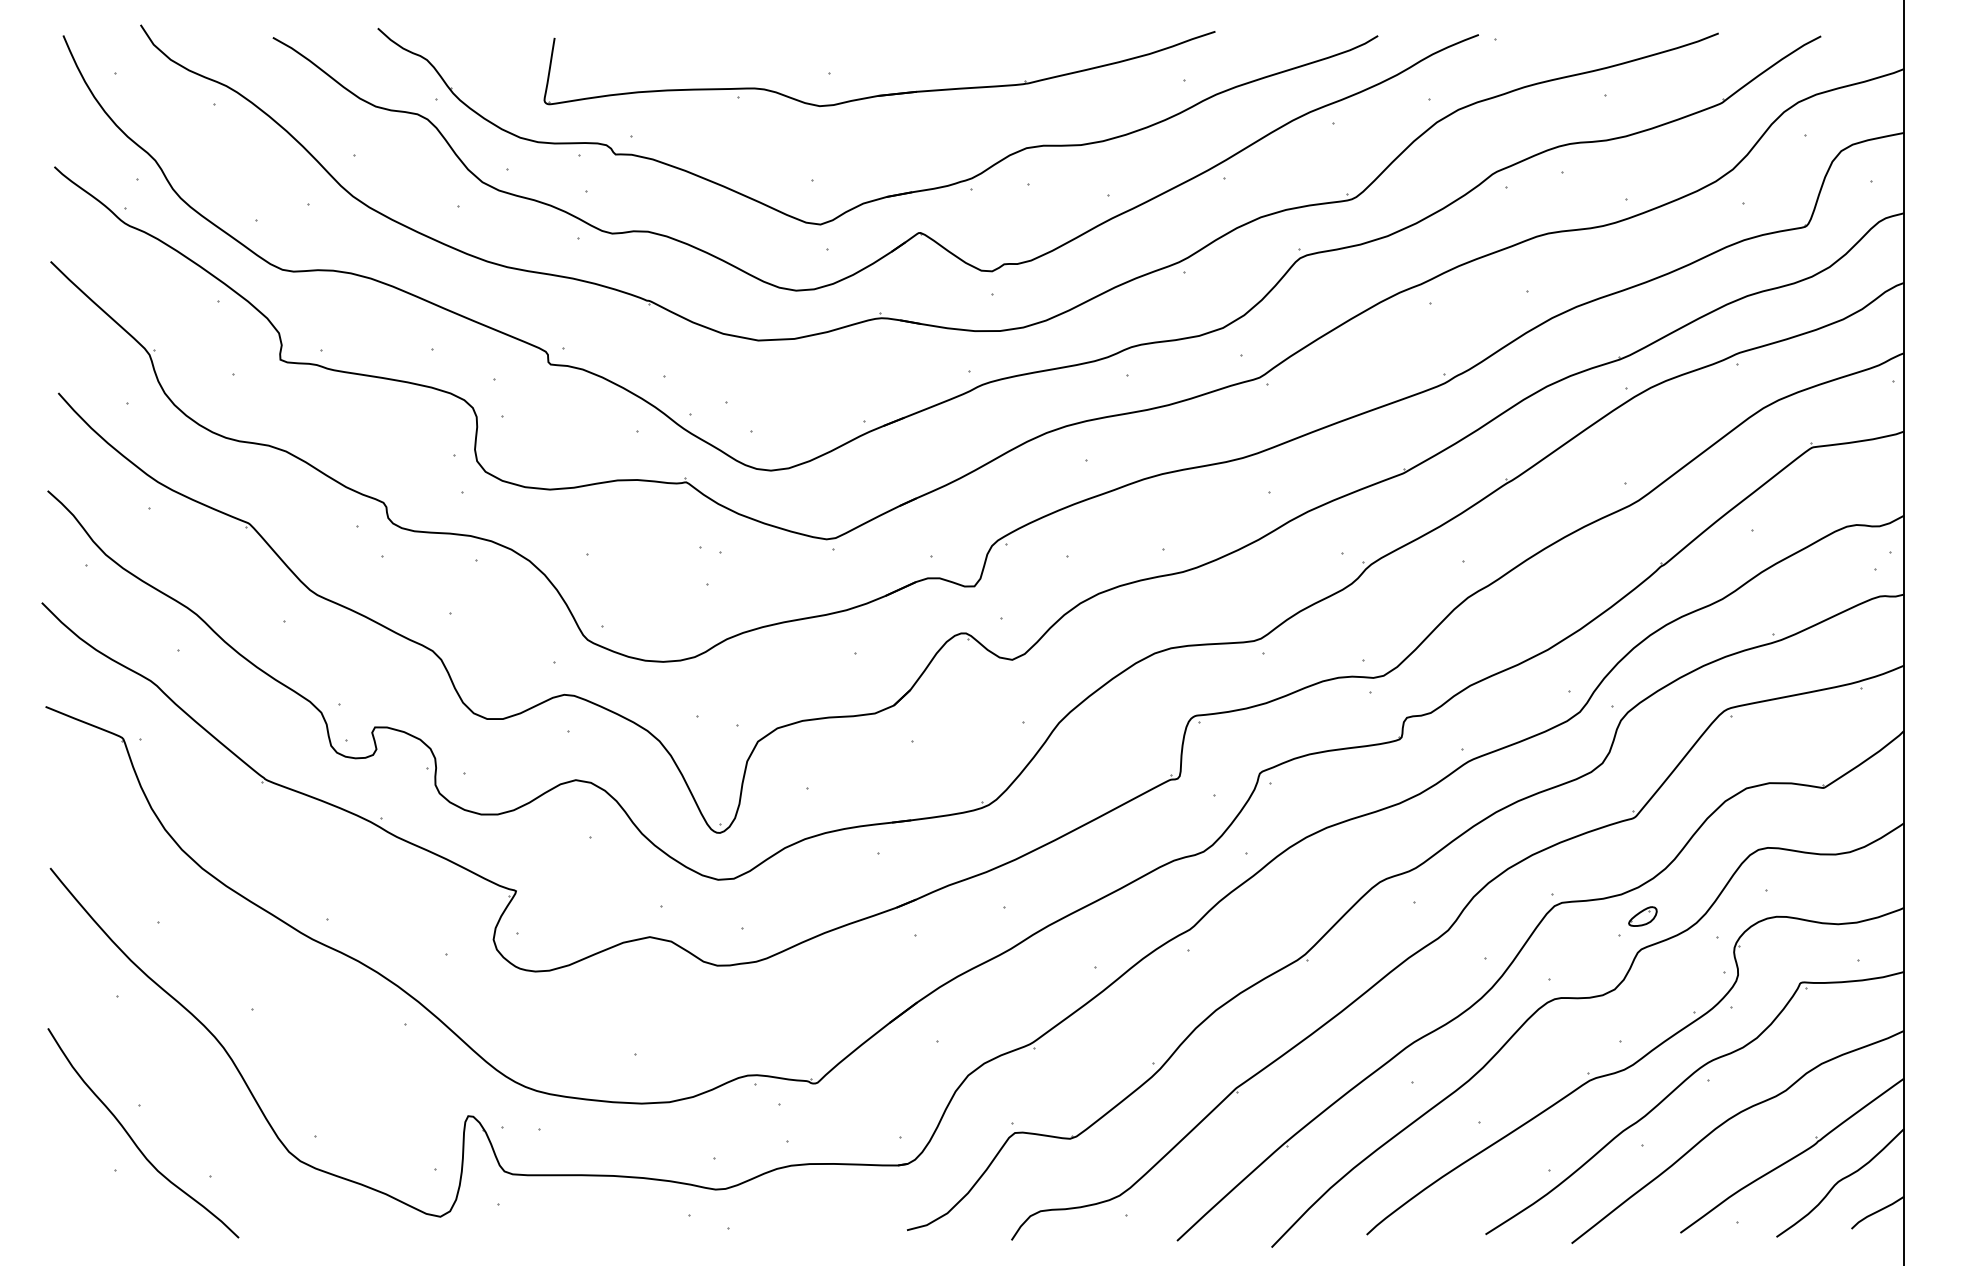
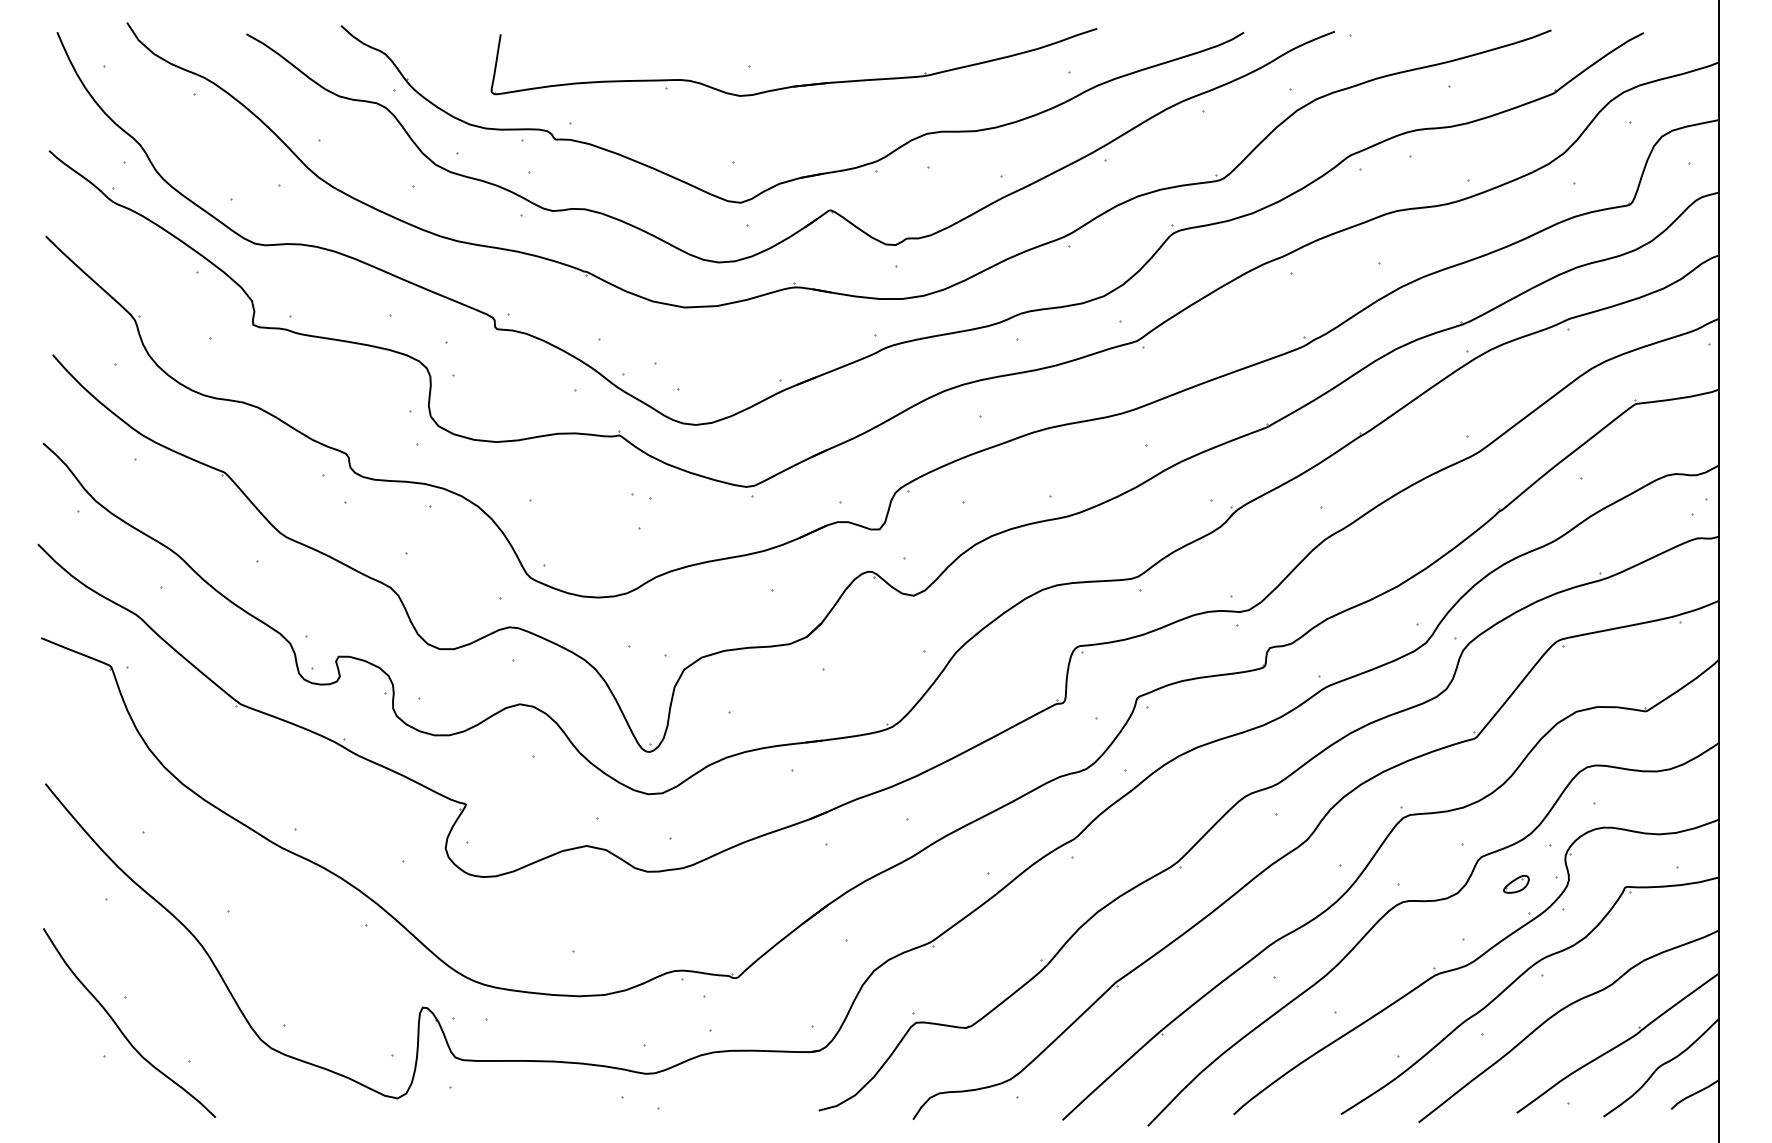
part: (1642, 916) -> (1516, 884), moved

